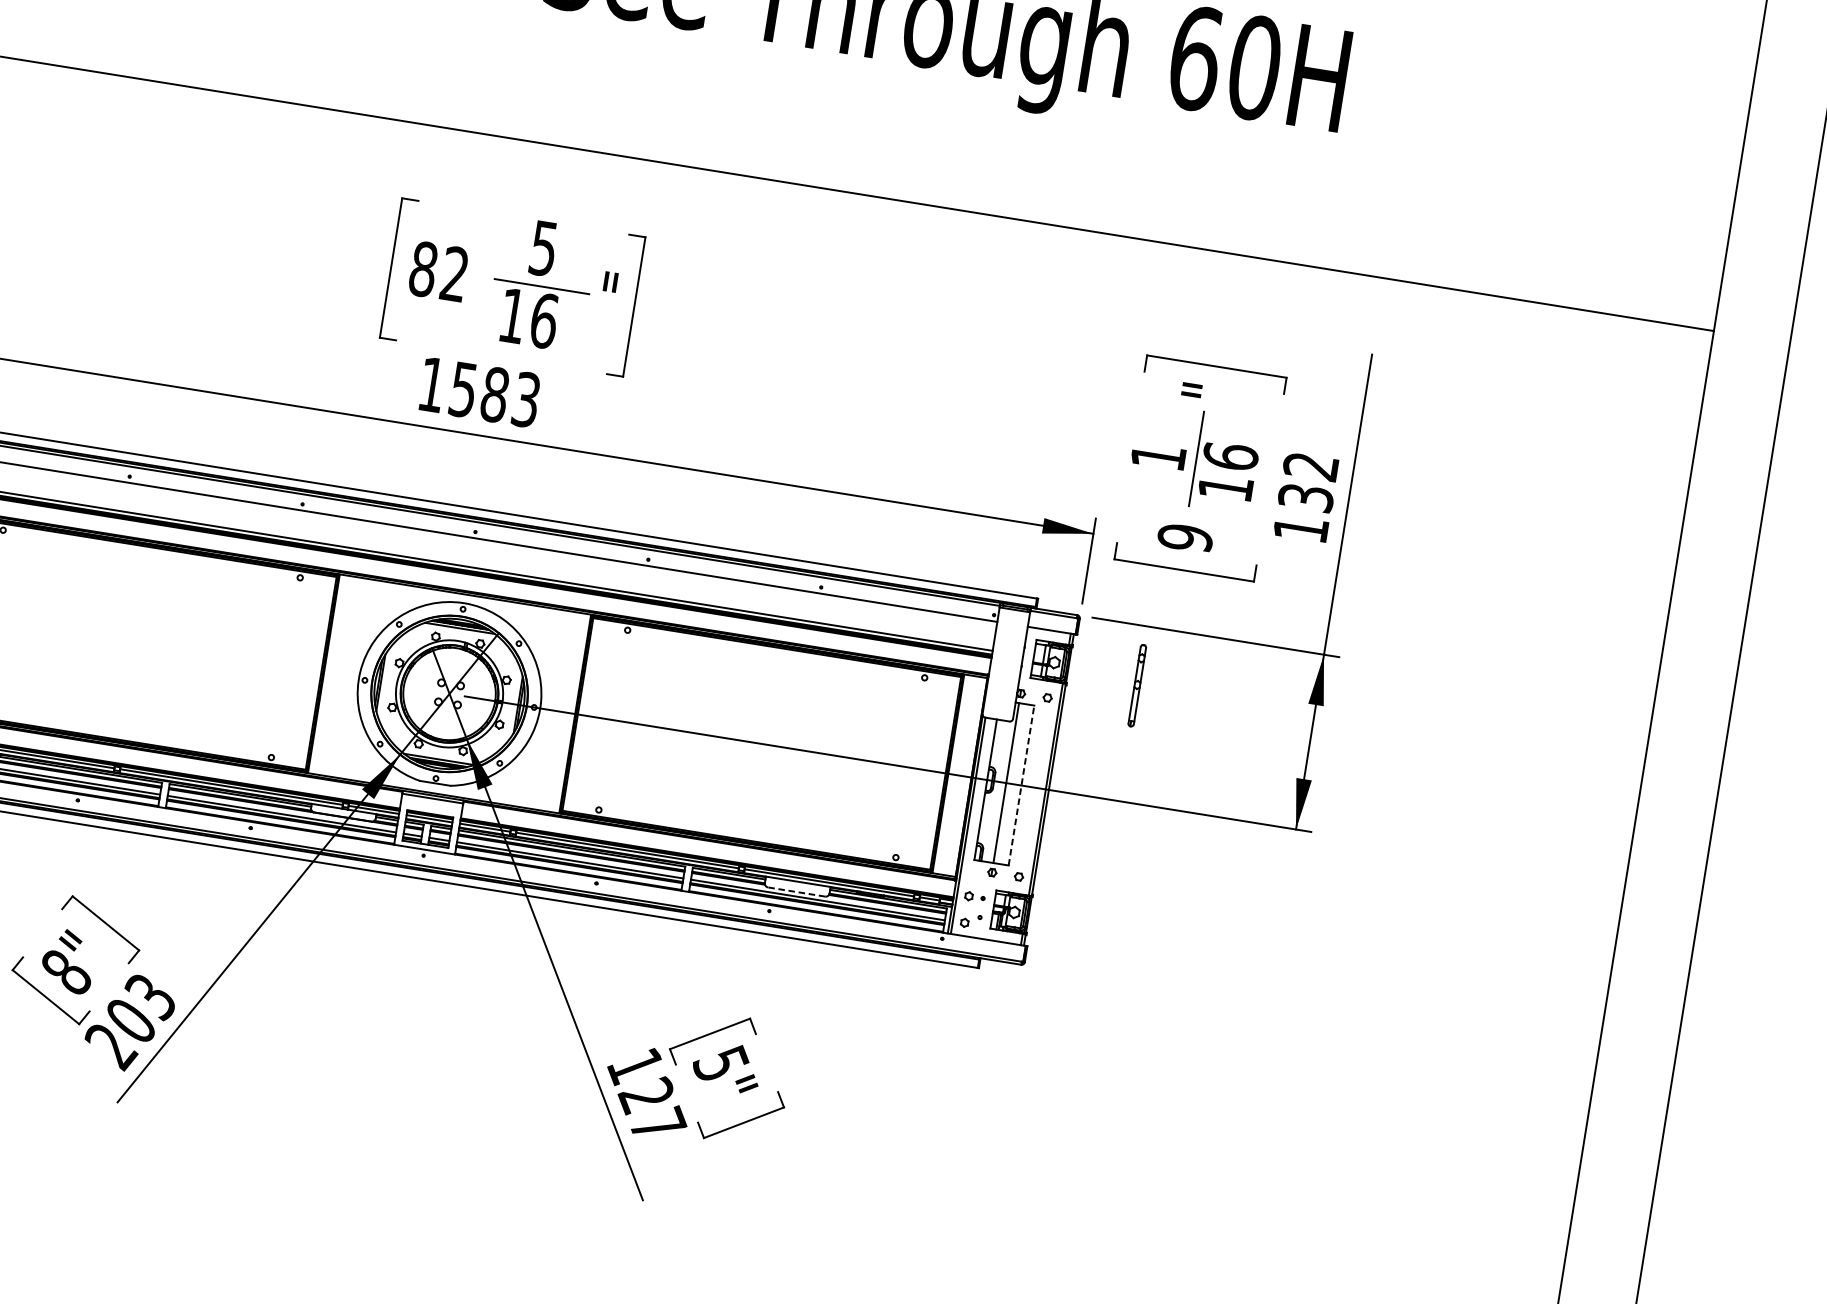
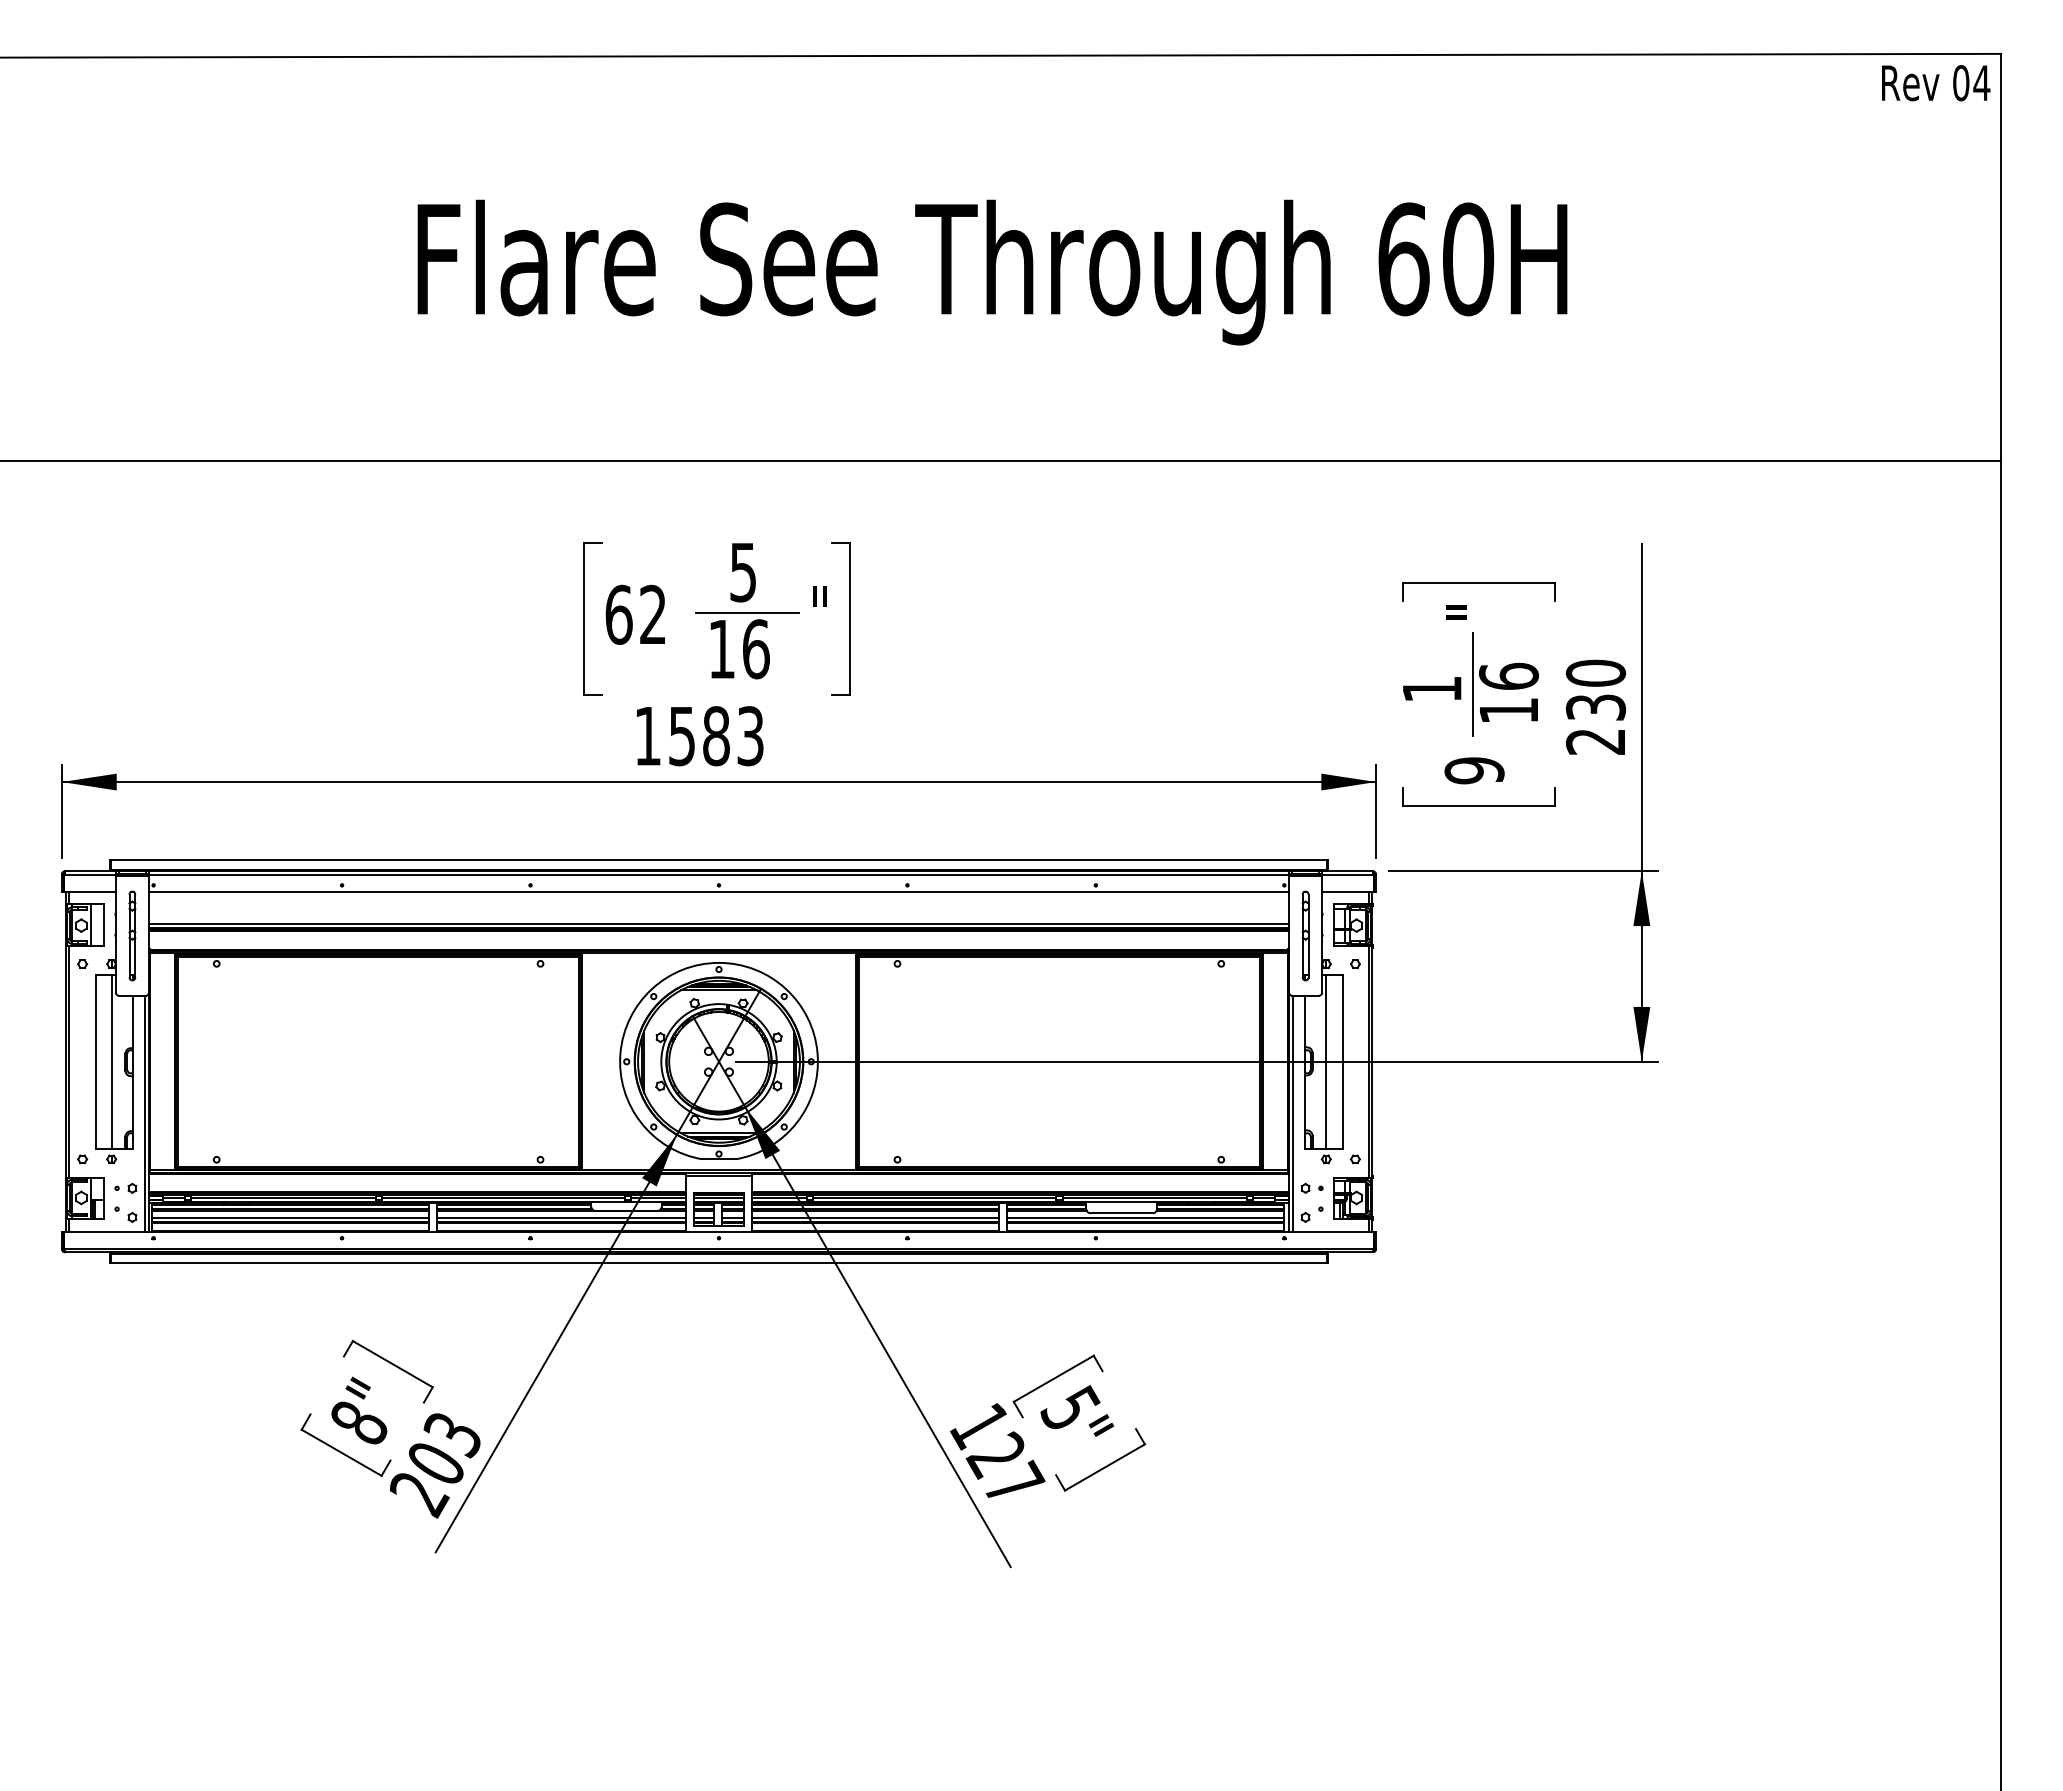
text: (423, 268) -> (618, 614), 82 -> 62
text: (1305, 496) -> (1595, 706), 132 -> 230
part: (1137, 685) -> (1305, 935), moved
line: (1021, 785) -> (1342, 1061), dashed -> solid
line: (796, 892) -> (1121, 1213), dashed -> solid

